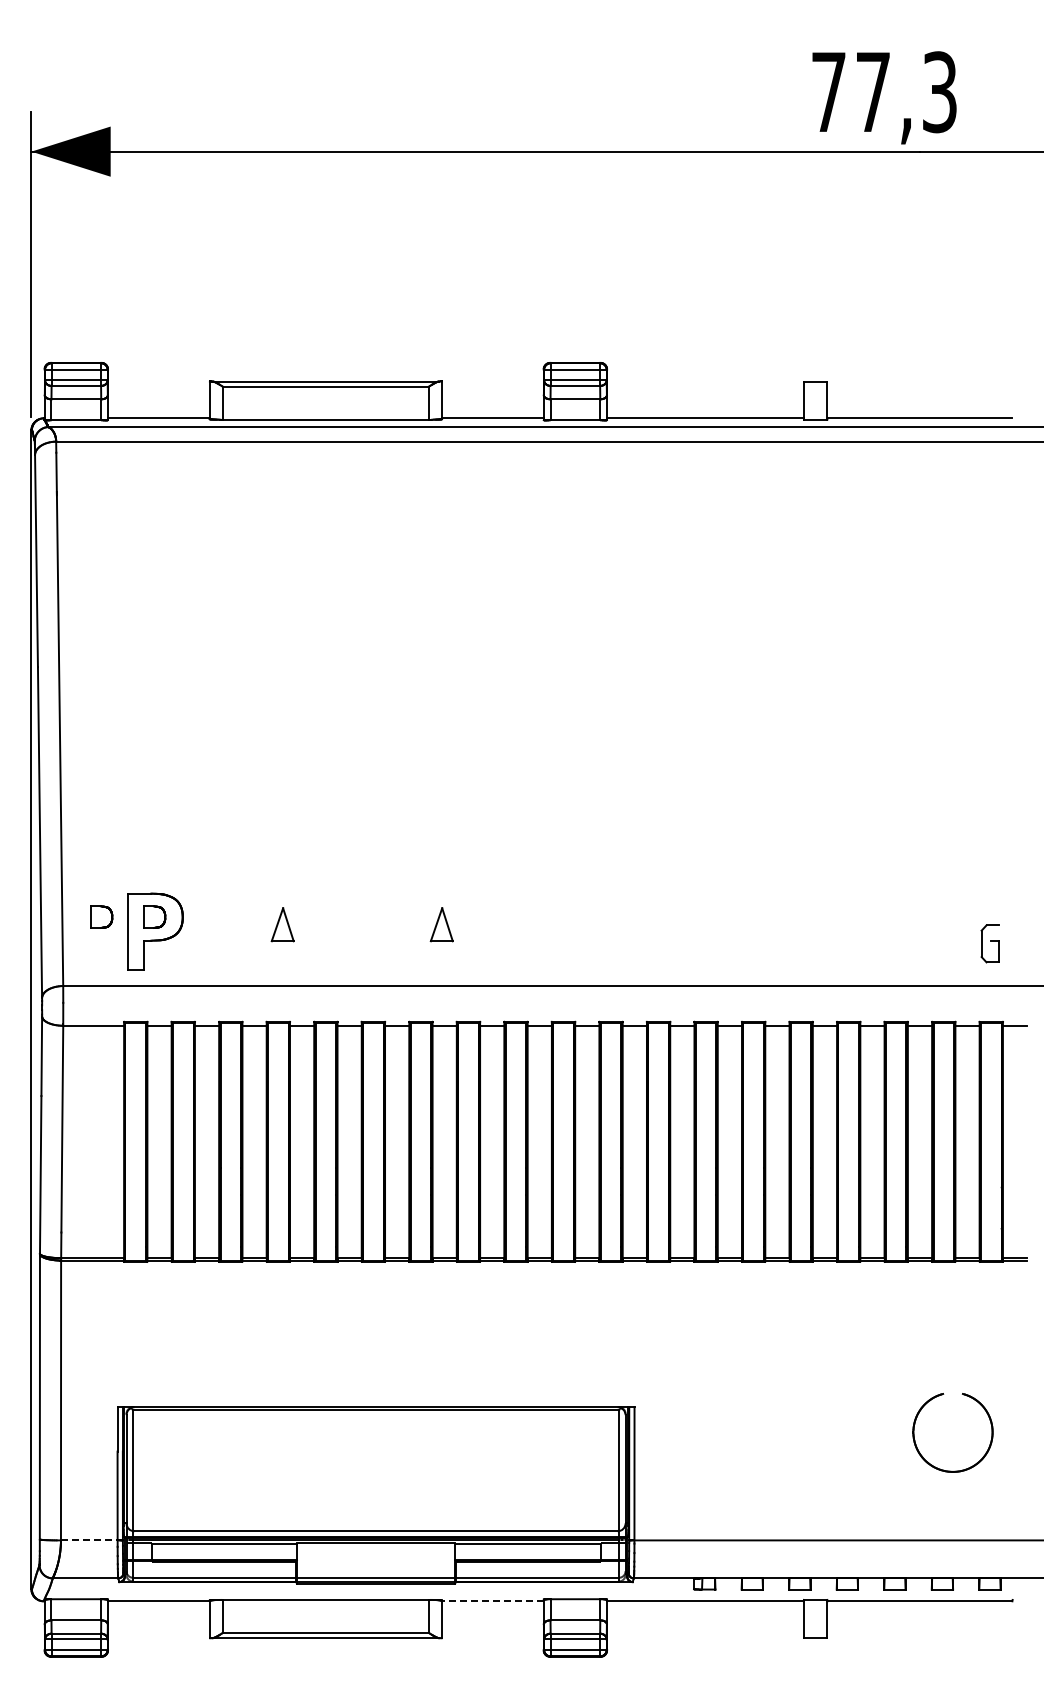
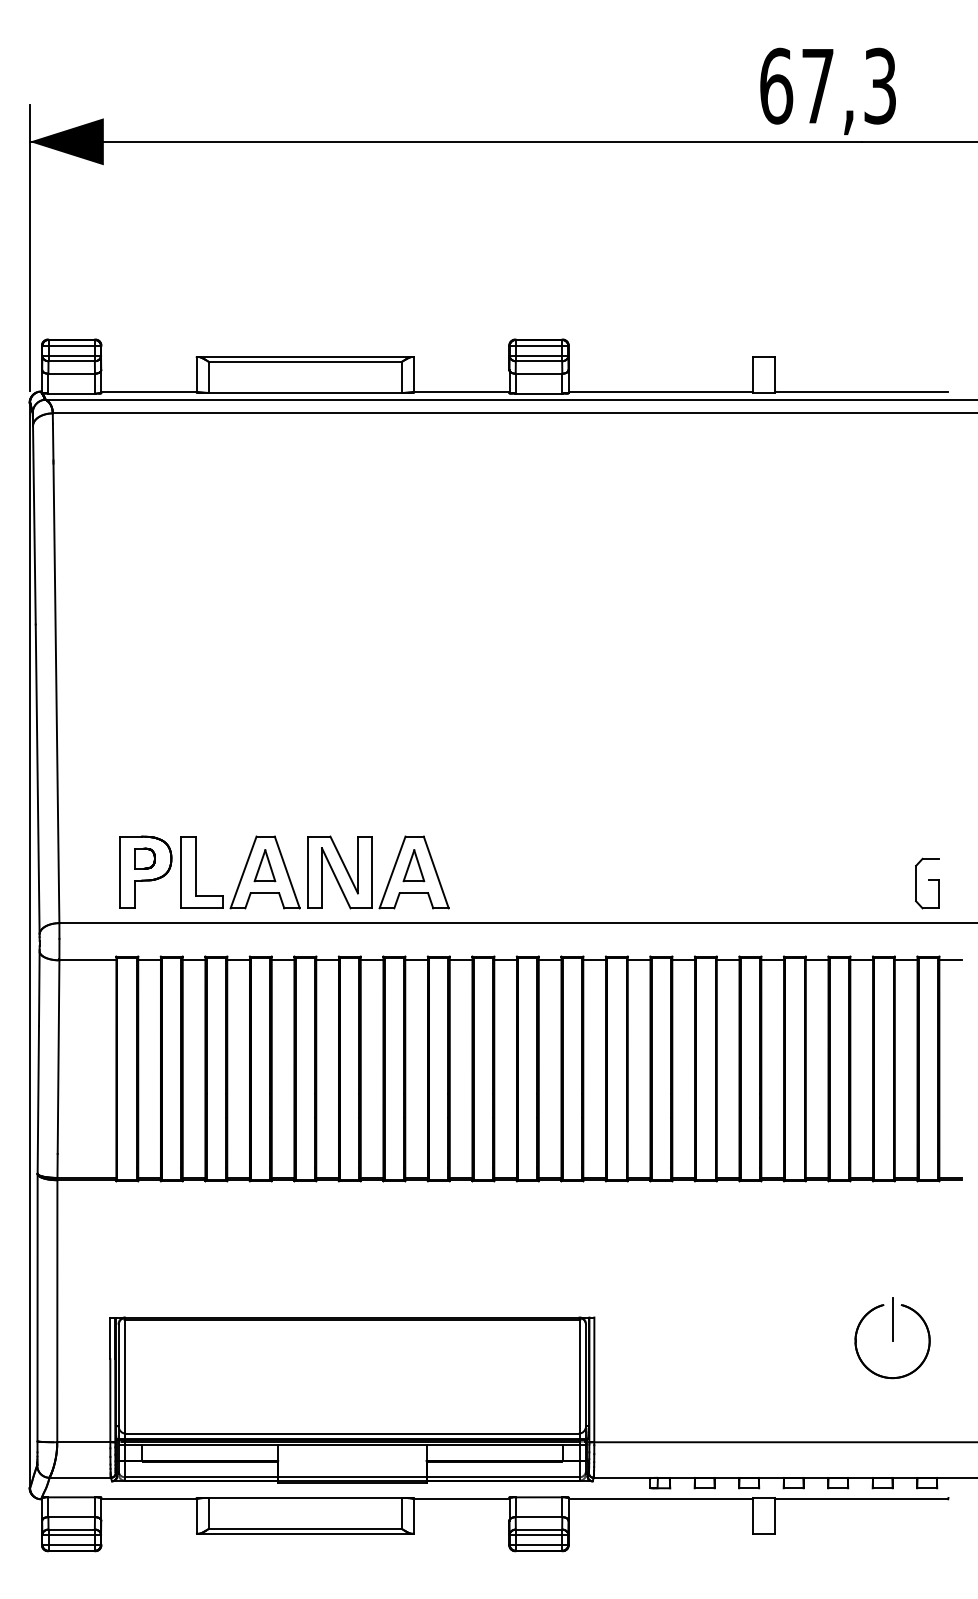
text: (828, 92) -> (776, 86), 77,3 -> 67,3
part: (101, 916) -> (95, 858), removed
part: (335, 931) -> (314, 872), added
part: (989, 943) -> (926, 883), size x1.43
line: (953, 1409) -> (893, 1319), added
line: (89, 1540) -> (84, 1442), dashed -> solid
line: (492, 1601) -> (461, 1499), dashed -> solid

